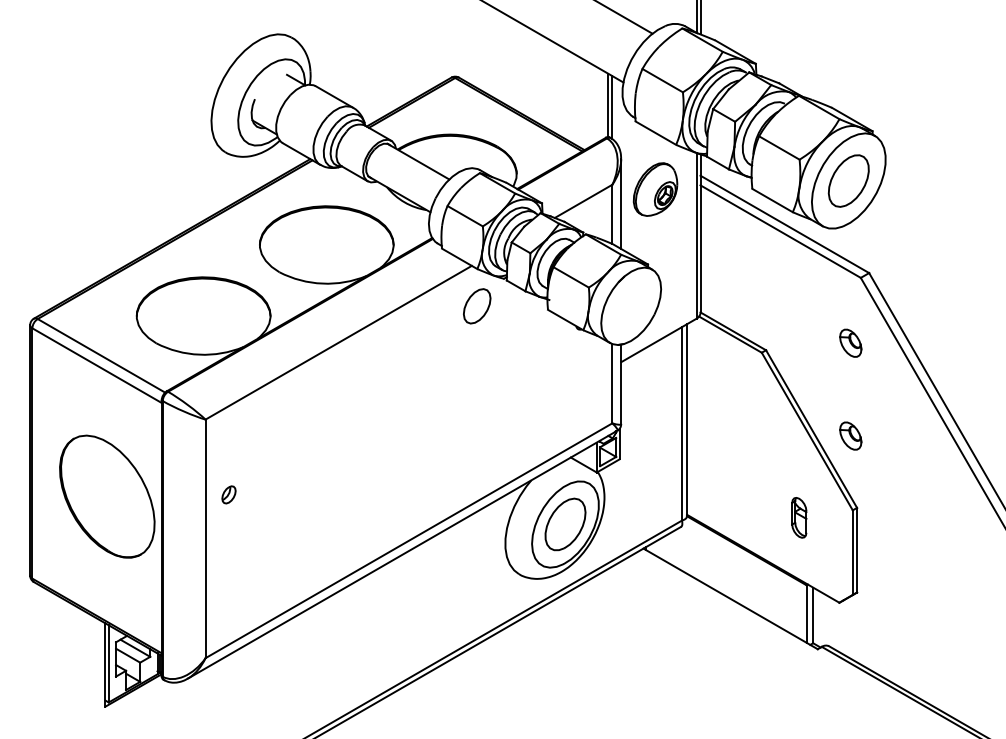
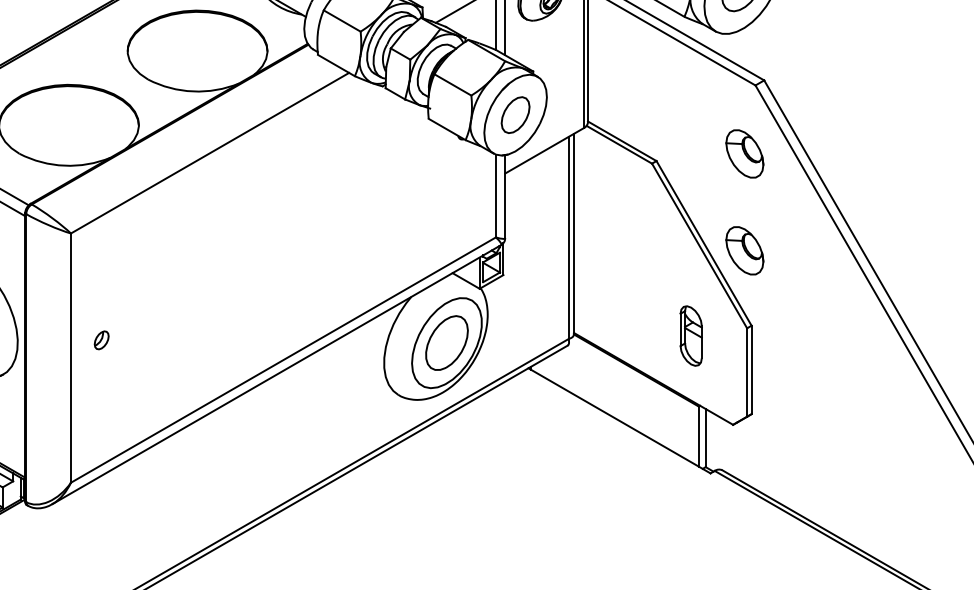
part: (477, 306) -> (515, 115), moved
part: (850, 342) -> (744, 152), size x1.67
part: (850, 435) -> (744, 250), size x1.67
part: (228, 494) -> (101, 339), moved
part: (799, 517) -> (691, 335), size x1.43

